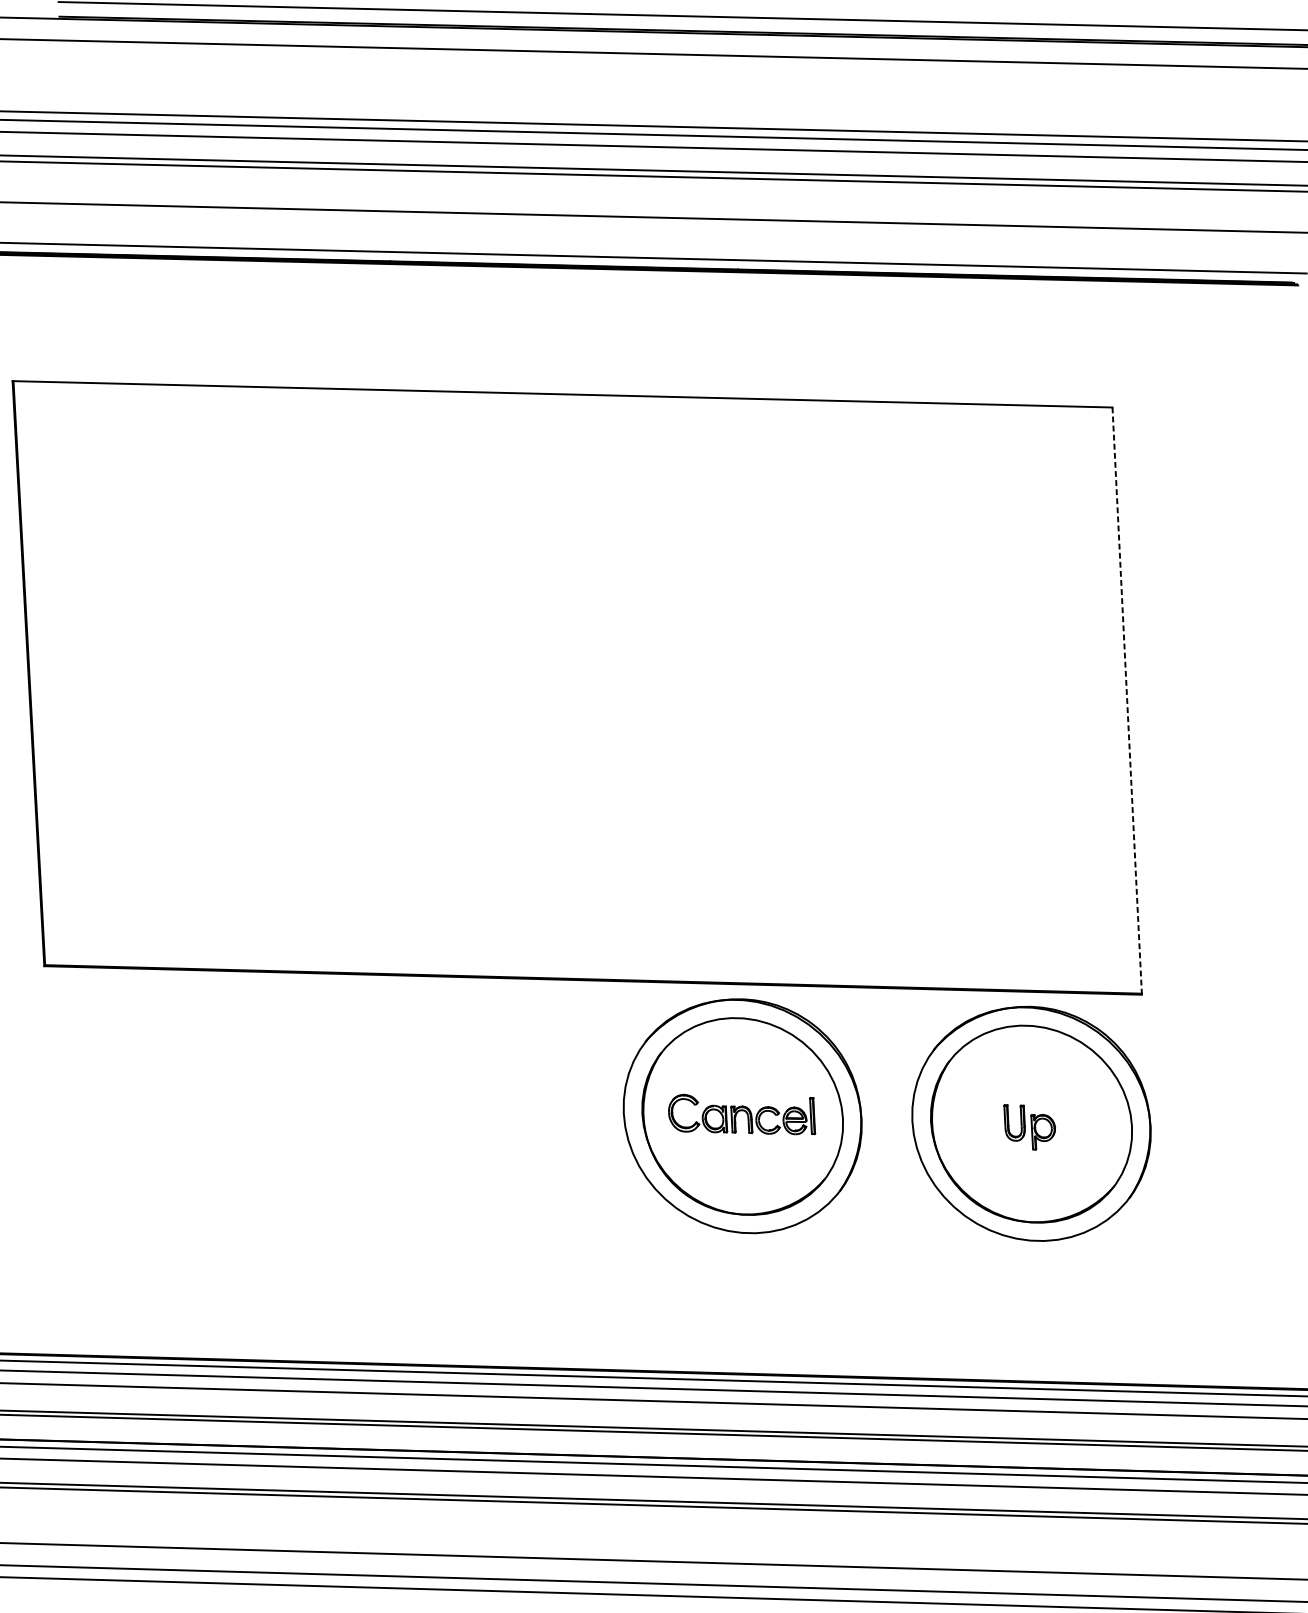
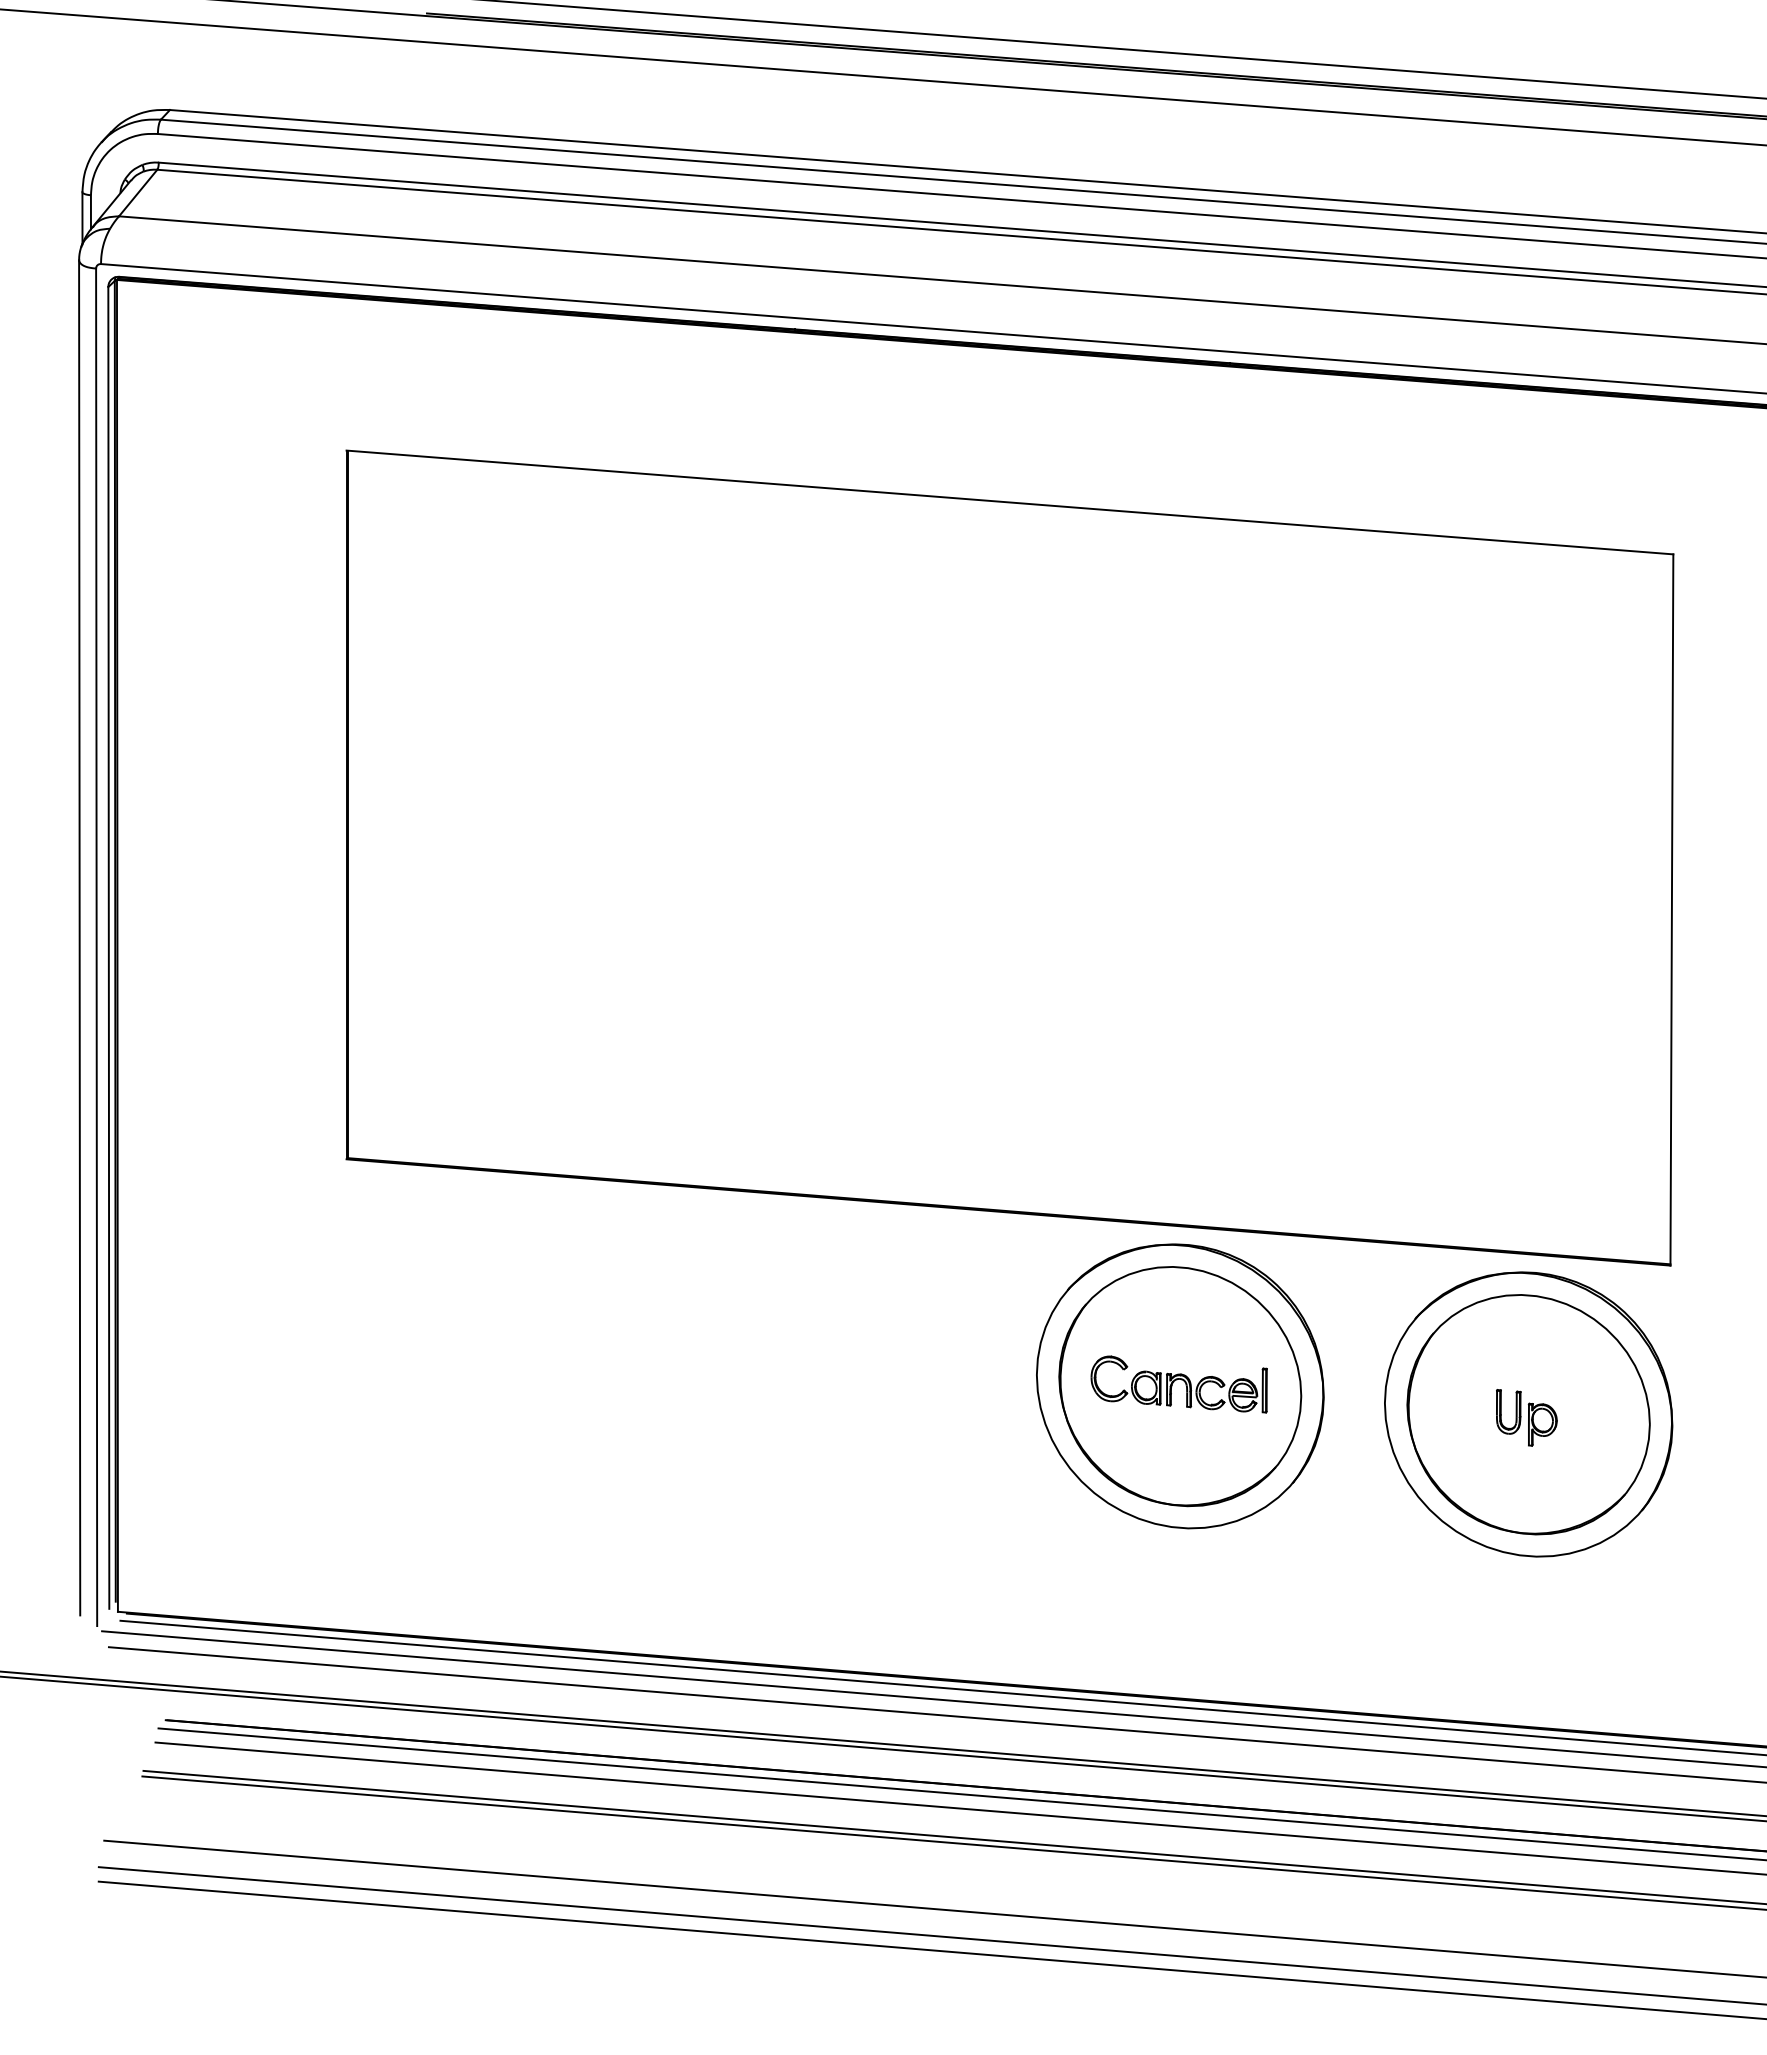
line: (1126, 701) -> (1671, 910), dashed -> solid

